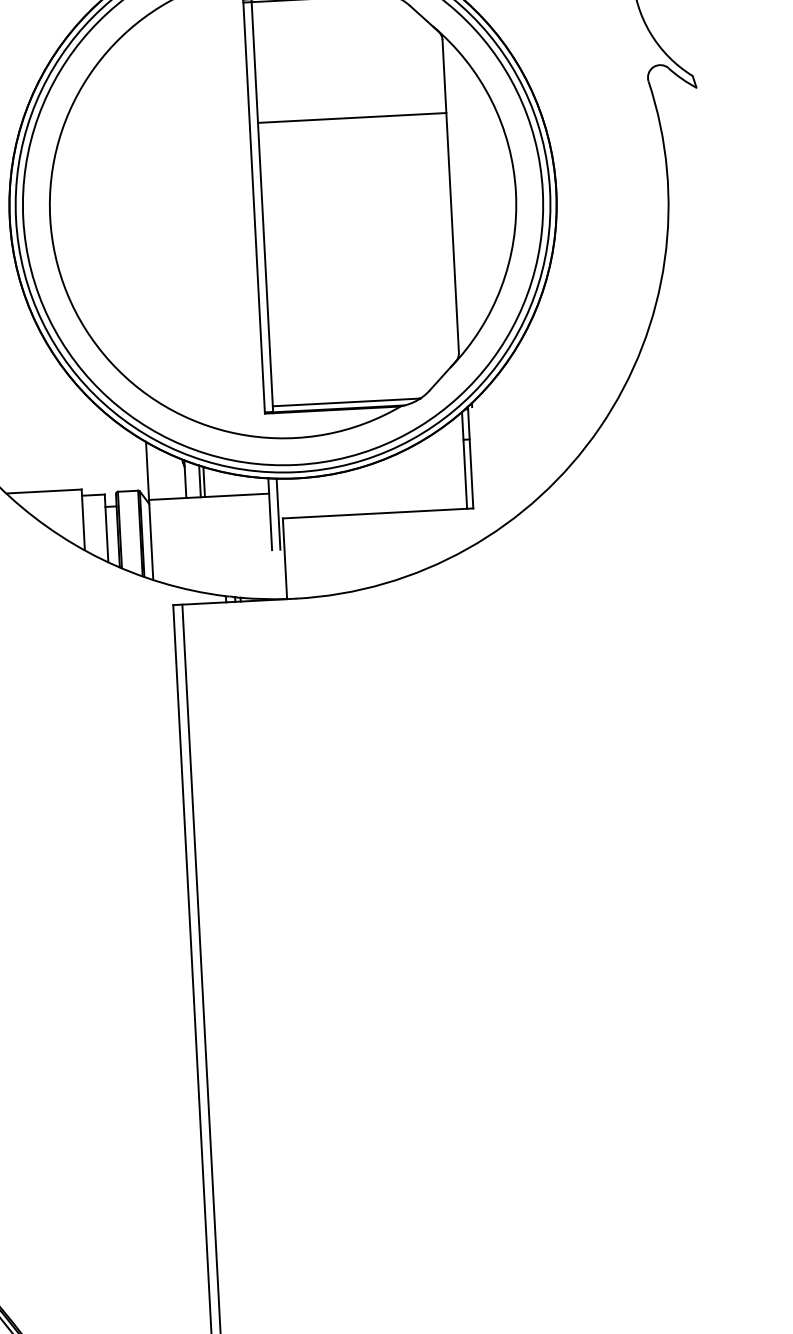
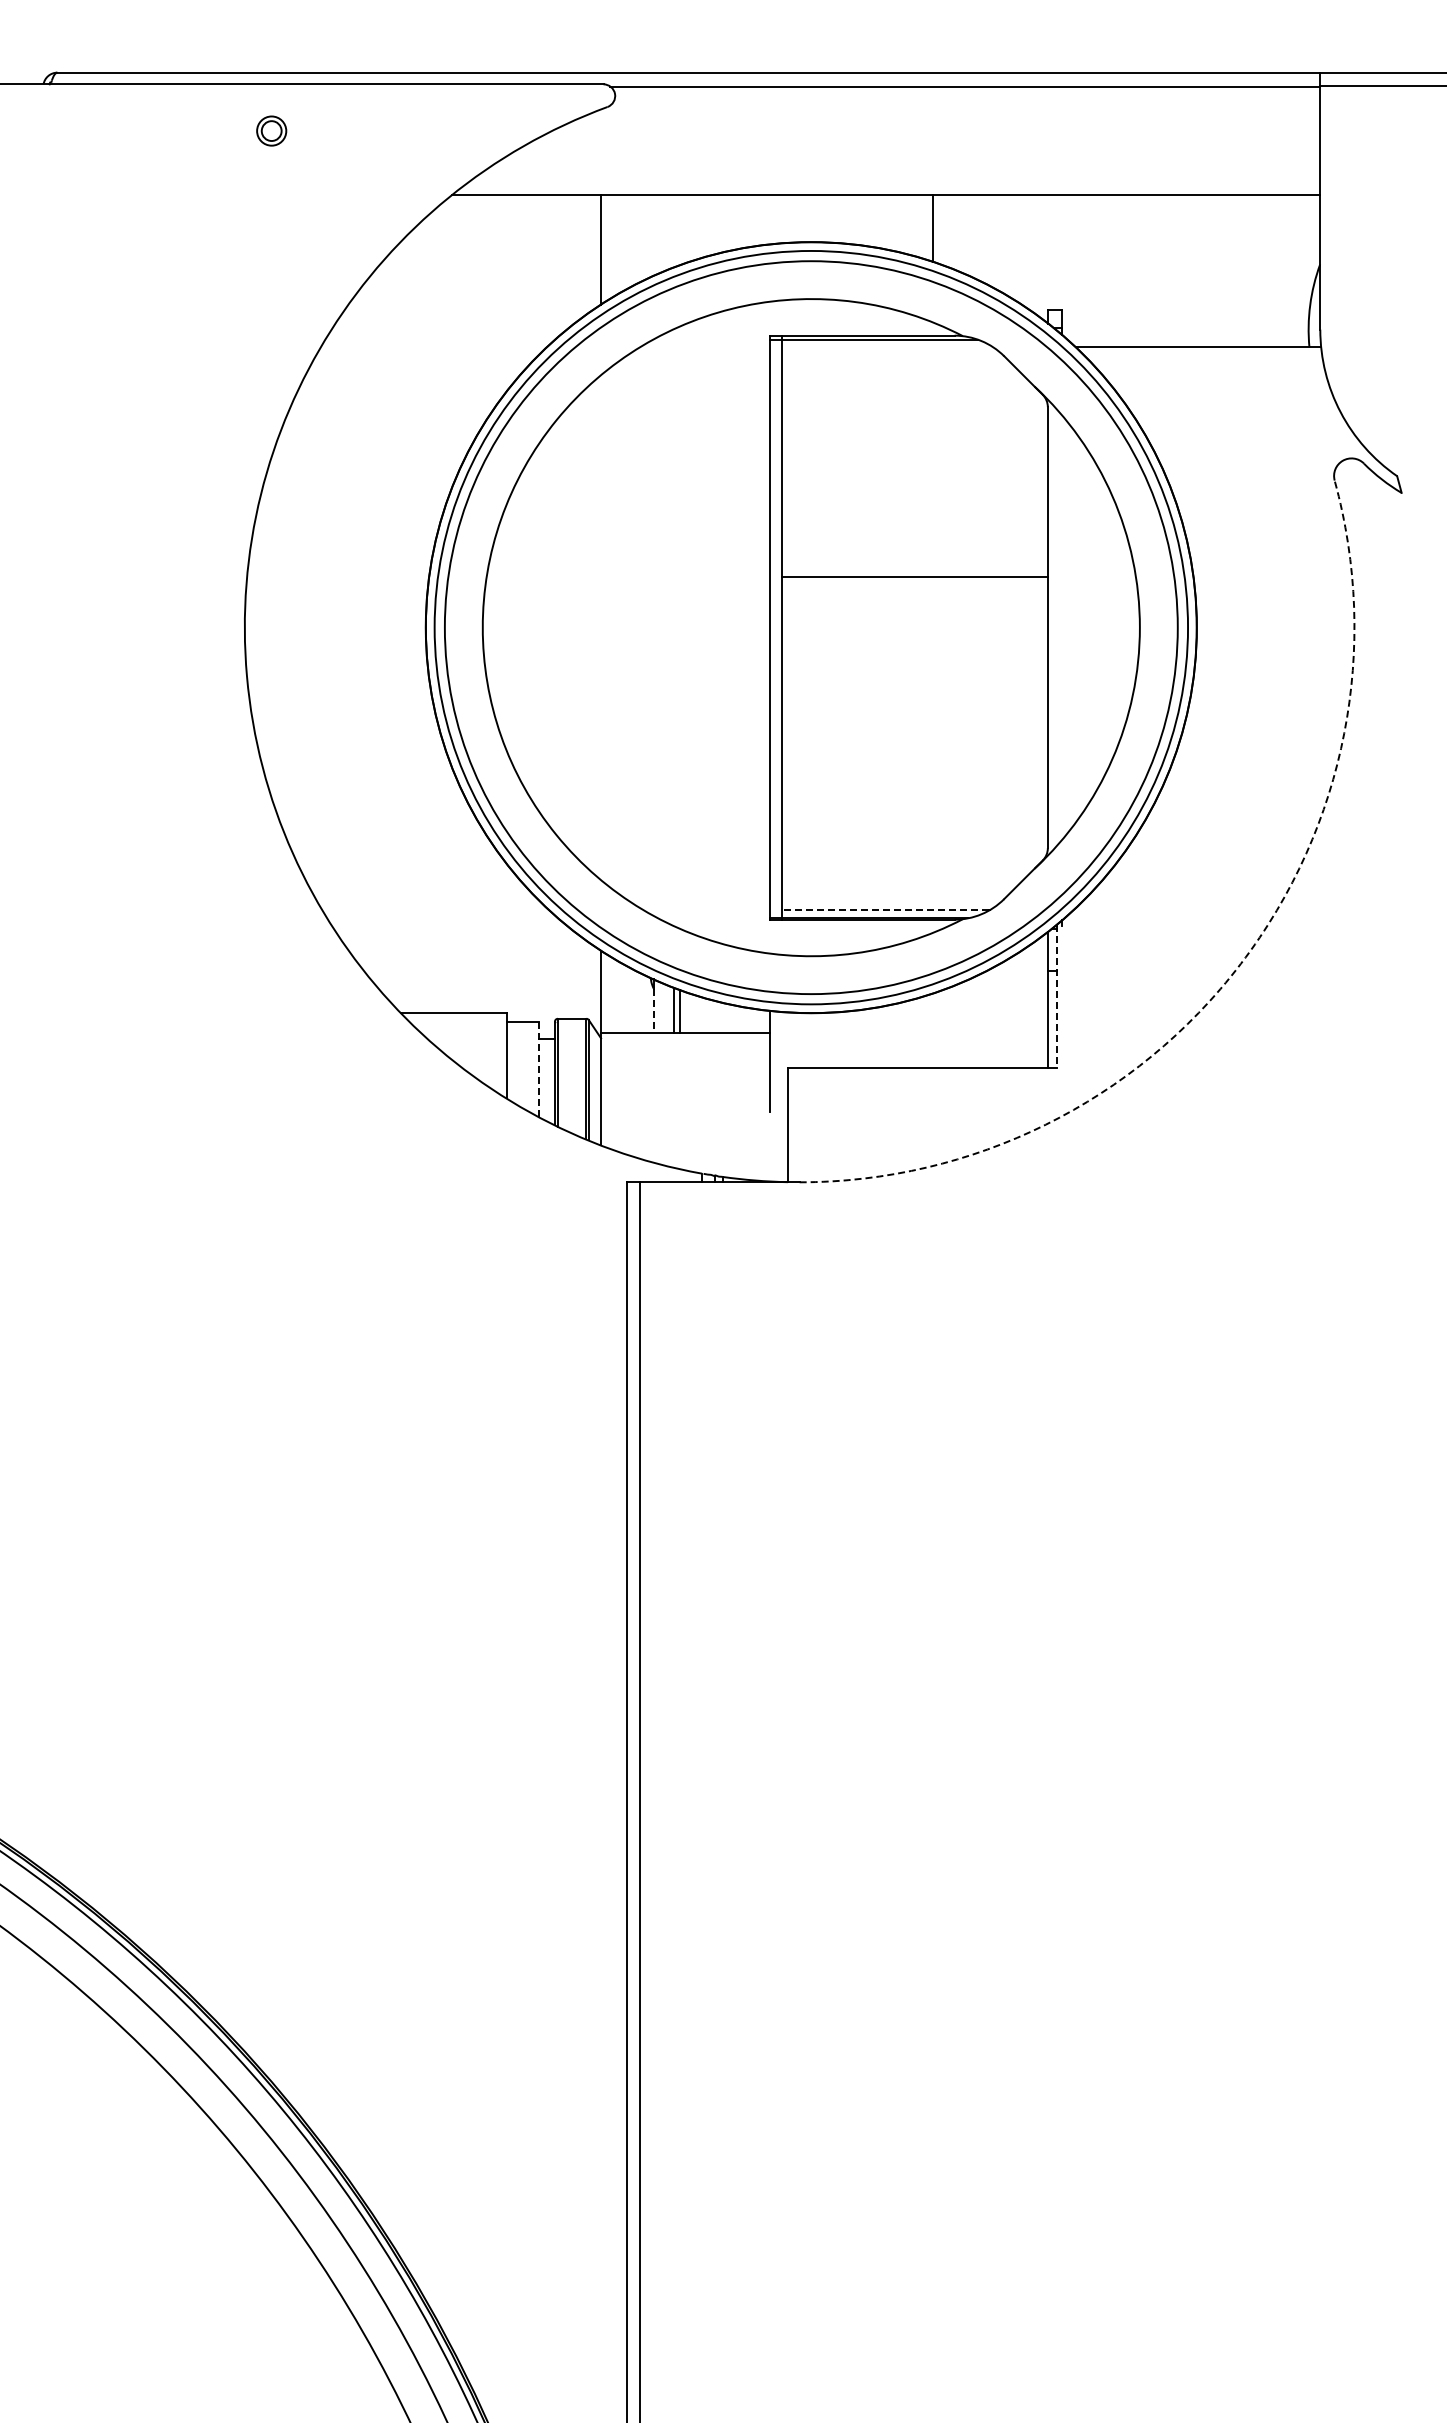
line: (351, 118) -> (914, 577), moved
line: (346, 402) -> (885, 909), solid -> dashed
arc: (599, 427) -> (1240, 963), solid -> dashed
line: (470, 457) -> (1056, 996), solid -> dashed
line: (185, 483) -> (653, 1011), solid -> dashed
line: (278, 513) -> (782, 1061), removed
line: (106, 528) -> (539, 1069), solid -> dashed

